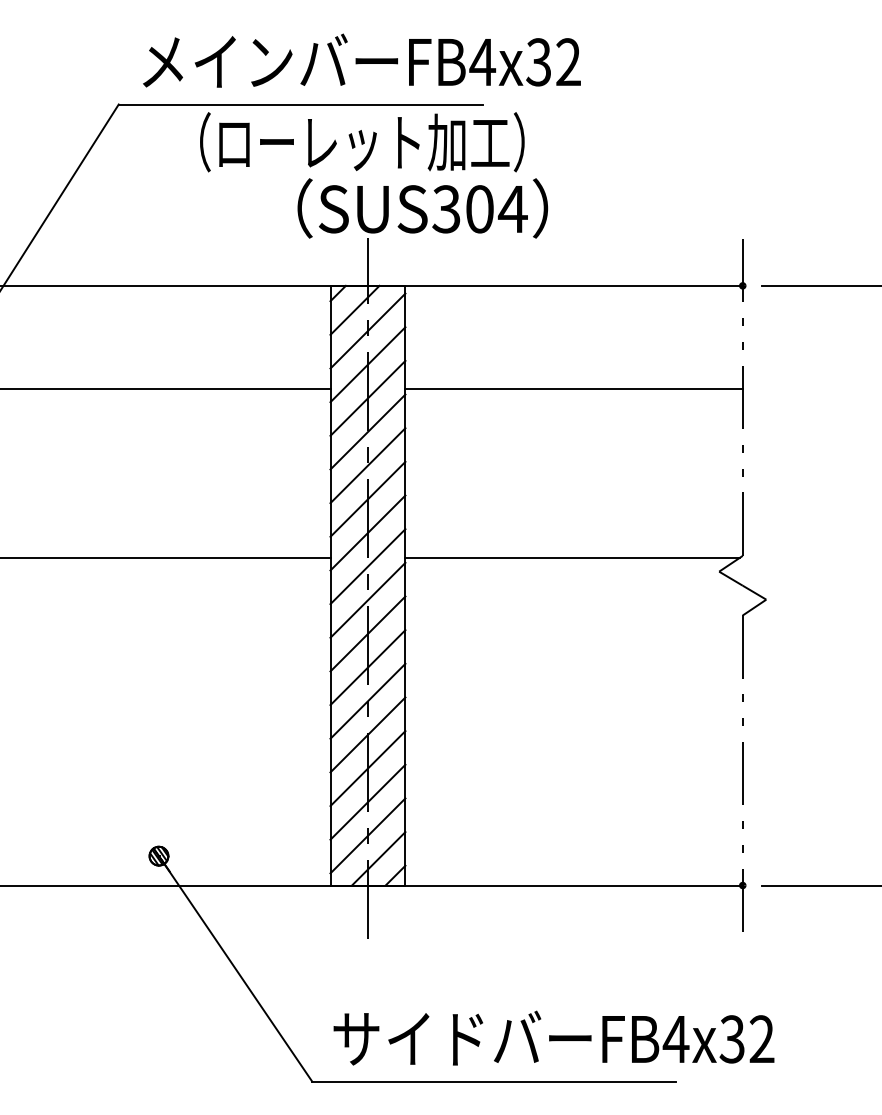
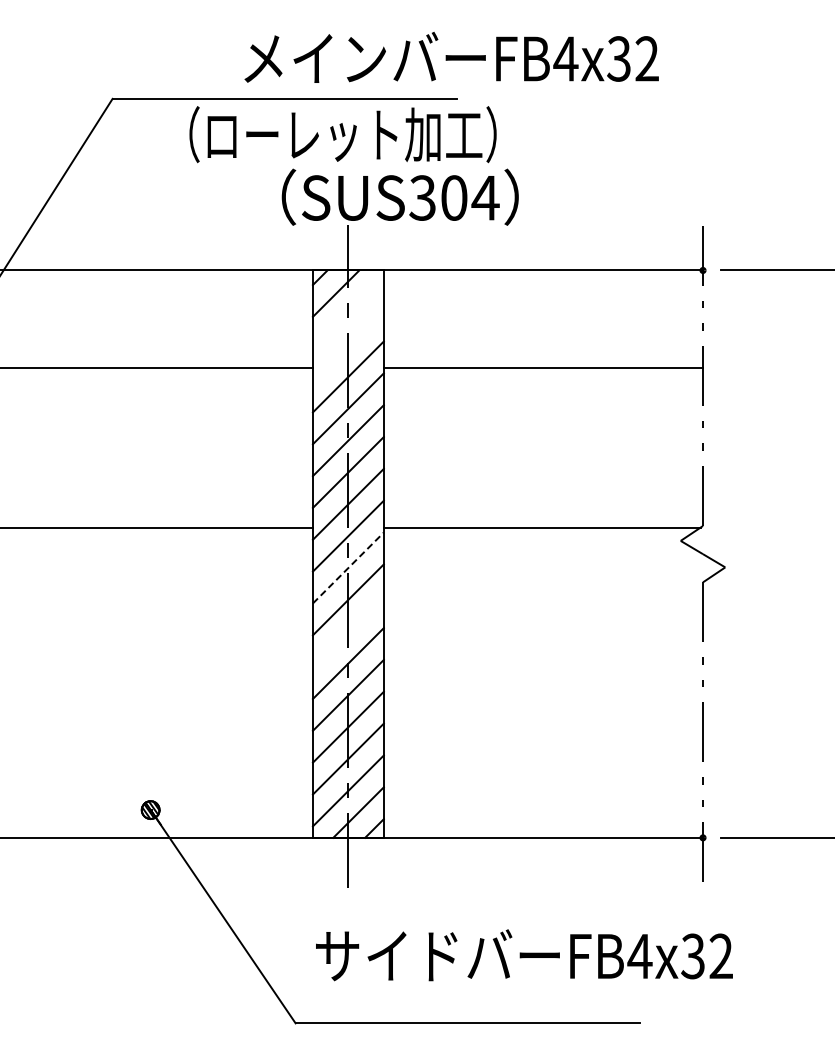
text: (361, 60) -> (451, 57), moved
line: (367, 330) -> (347, 312), removed
line: (367, 364) -> (347, 344), removed
line: (368, 599) -> (348, 567), solid -> dashed
line: (367, 667) -> (347, 631), removed
text: (554, 1038) -> (524, 955), moved

